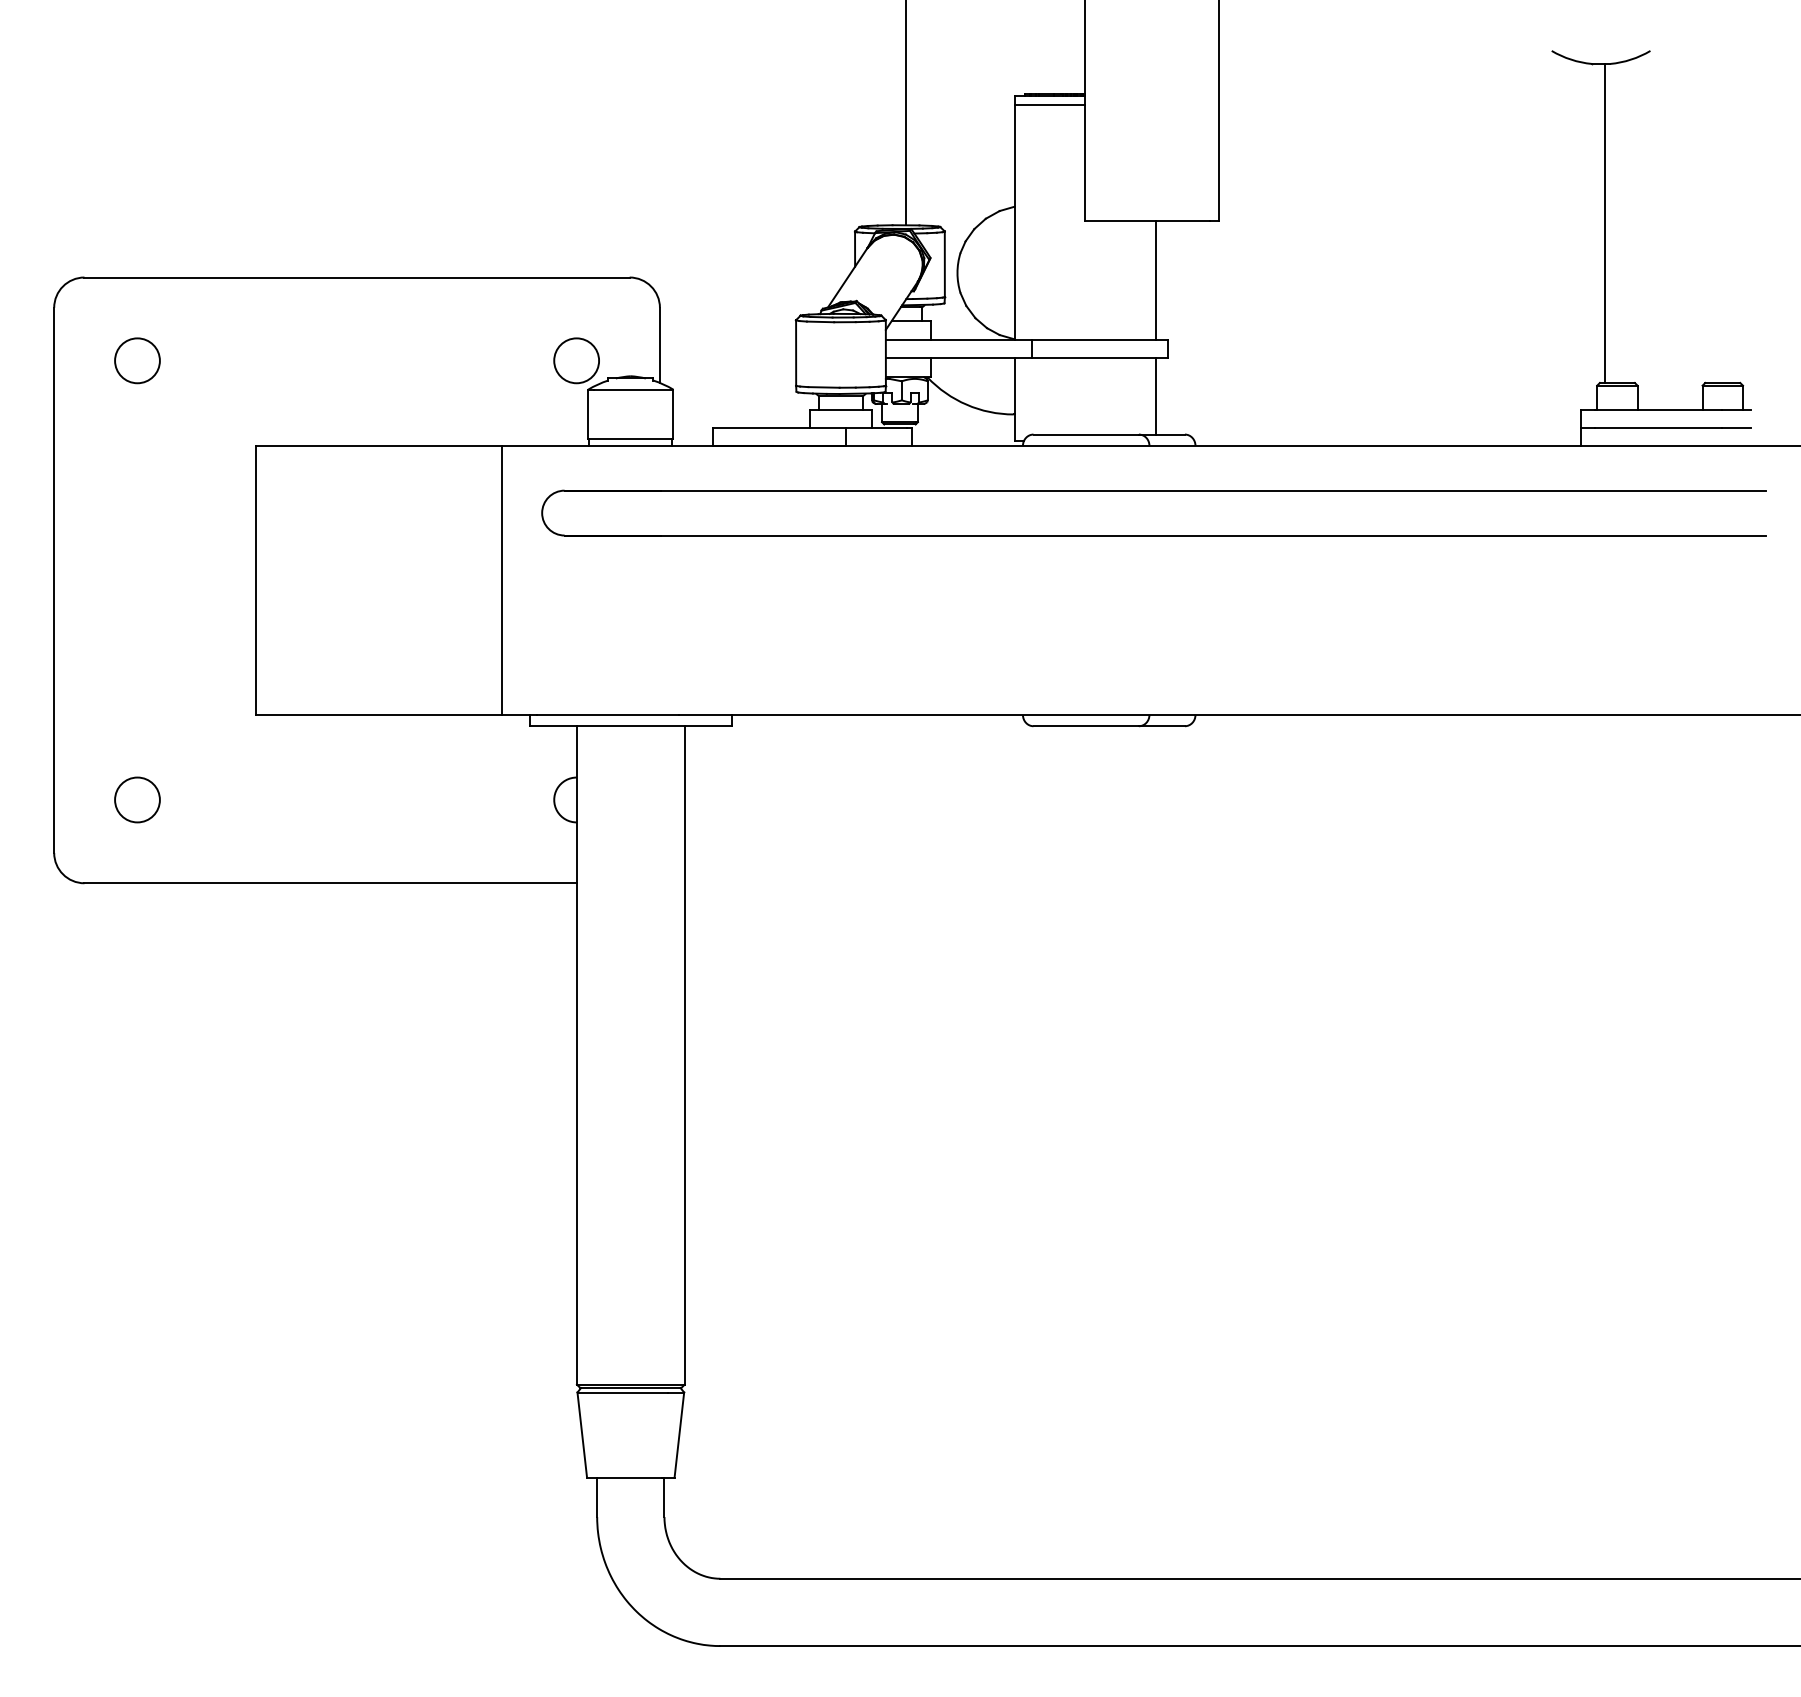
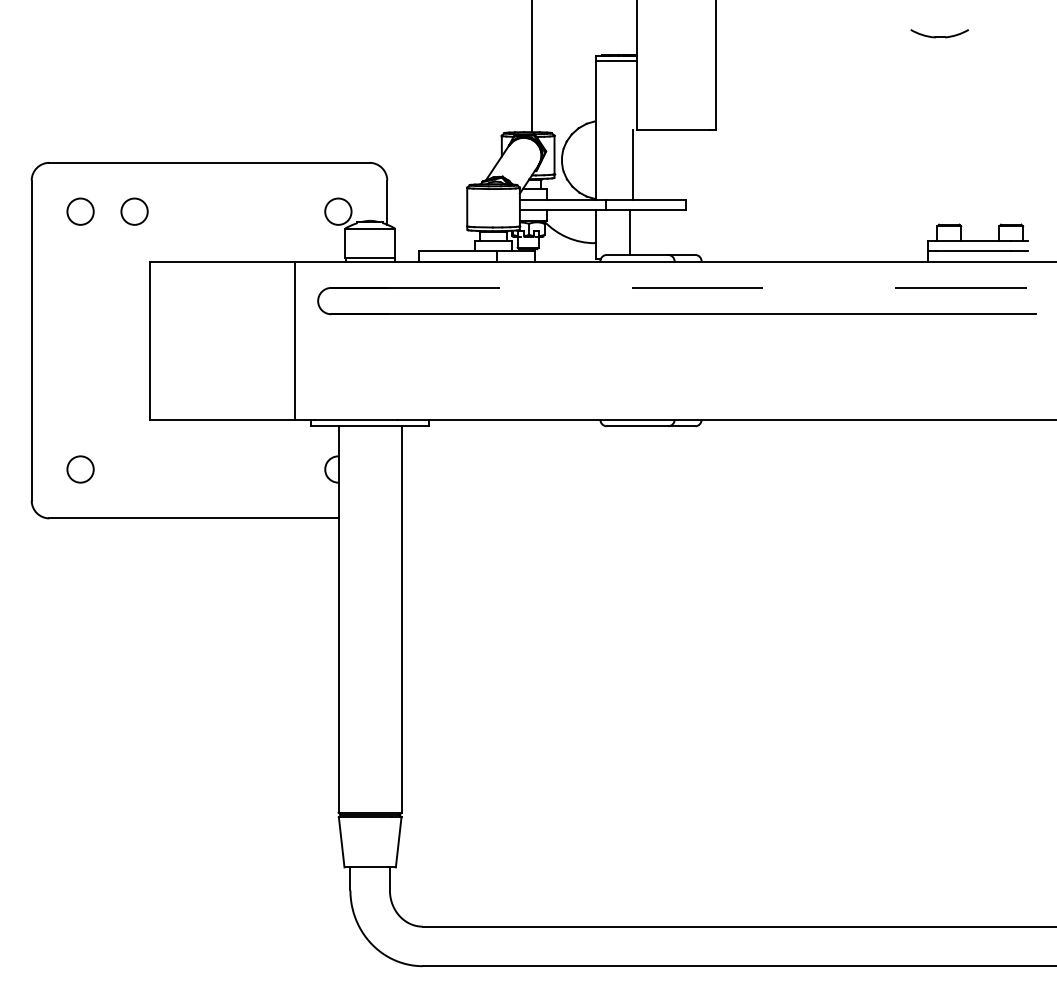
line: (1605, 222) -> (942, 130), removed
line: (1156, 280) -> (632, 164), moved
circle: (229, 360) -> (134, 211), added
line: (1156, 396) -> (629, 232), moved
line: (1196, 489) -> (702, 287), solid -> dashed

